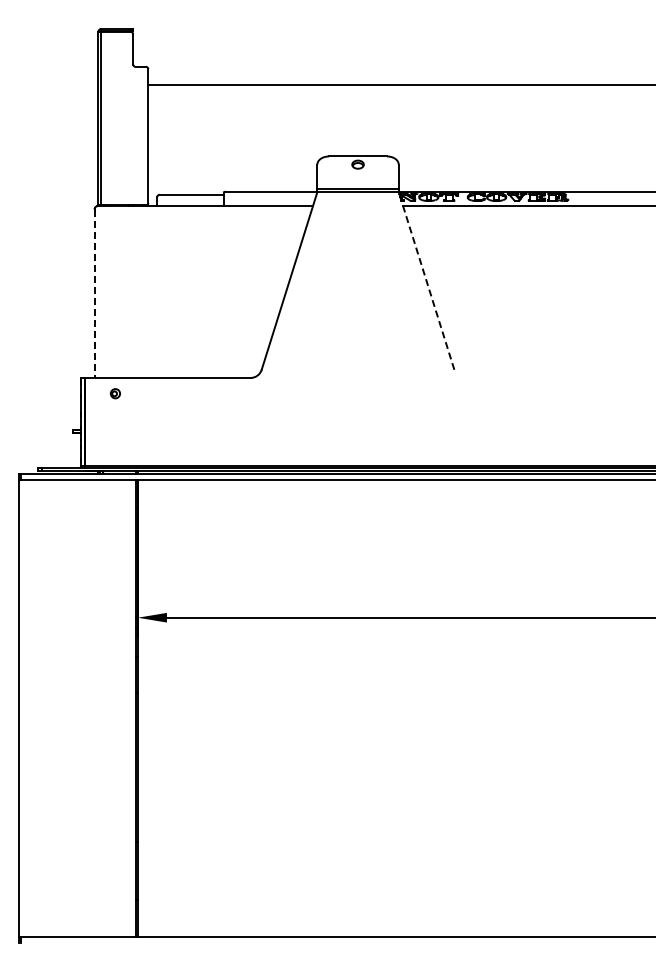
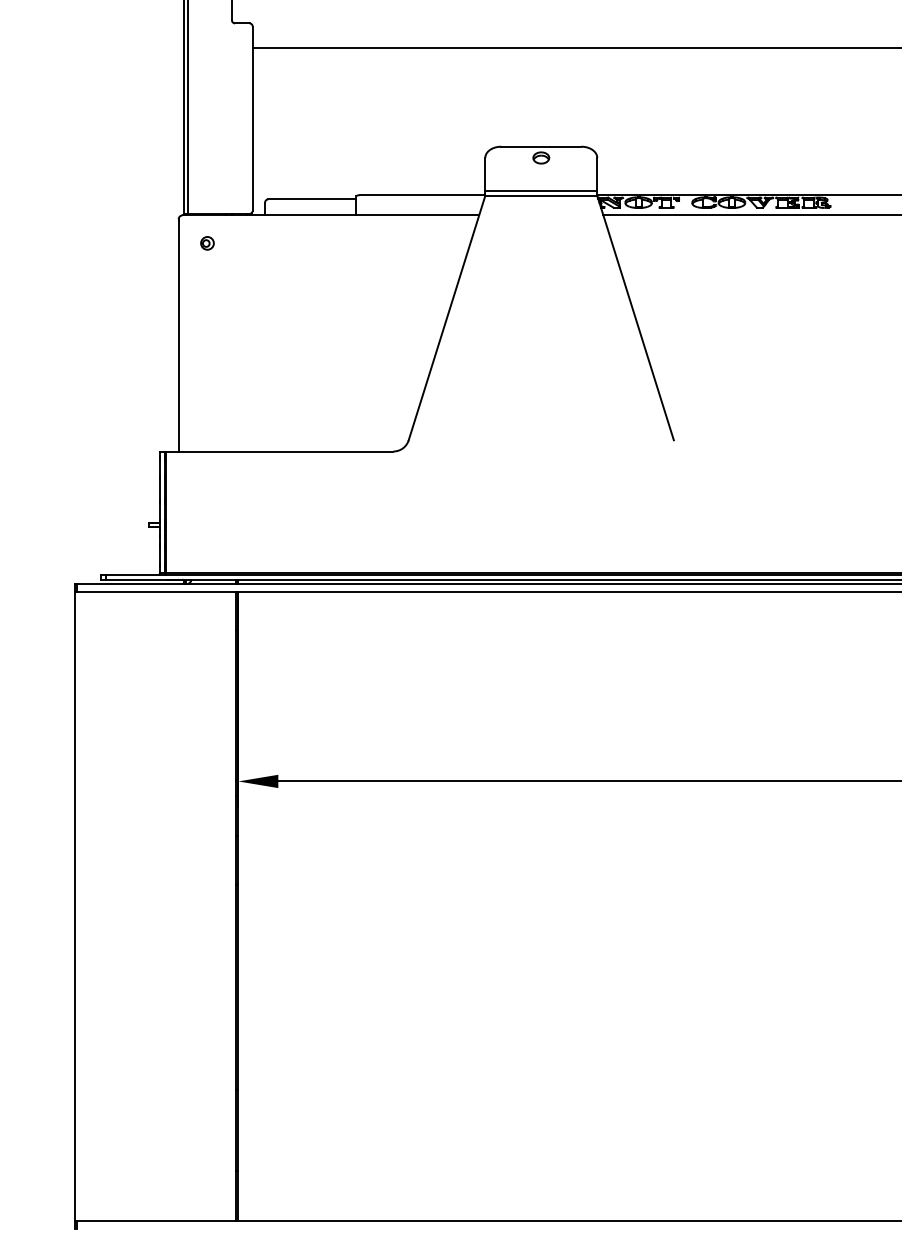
line: (426, 280) -> (635, 317), dashed -> solid
line: (94, 294) -> (178, 336), dashed -> solid
part: (115, 393) -> (207, 243), moved

